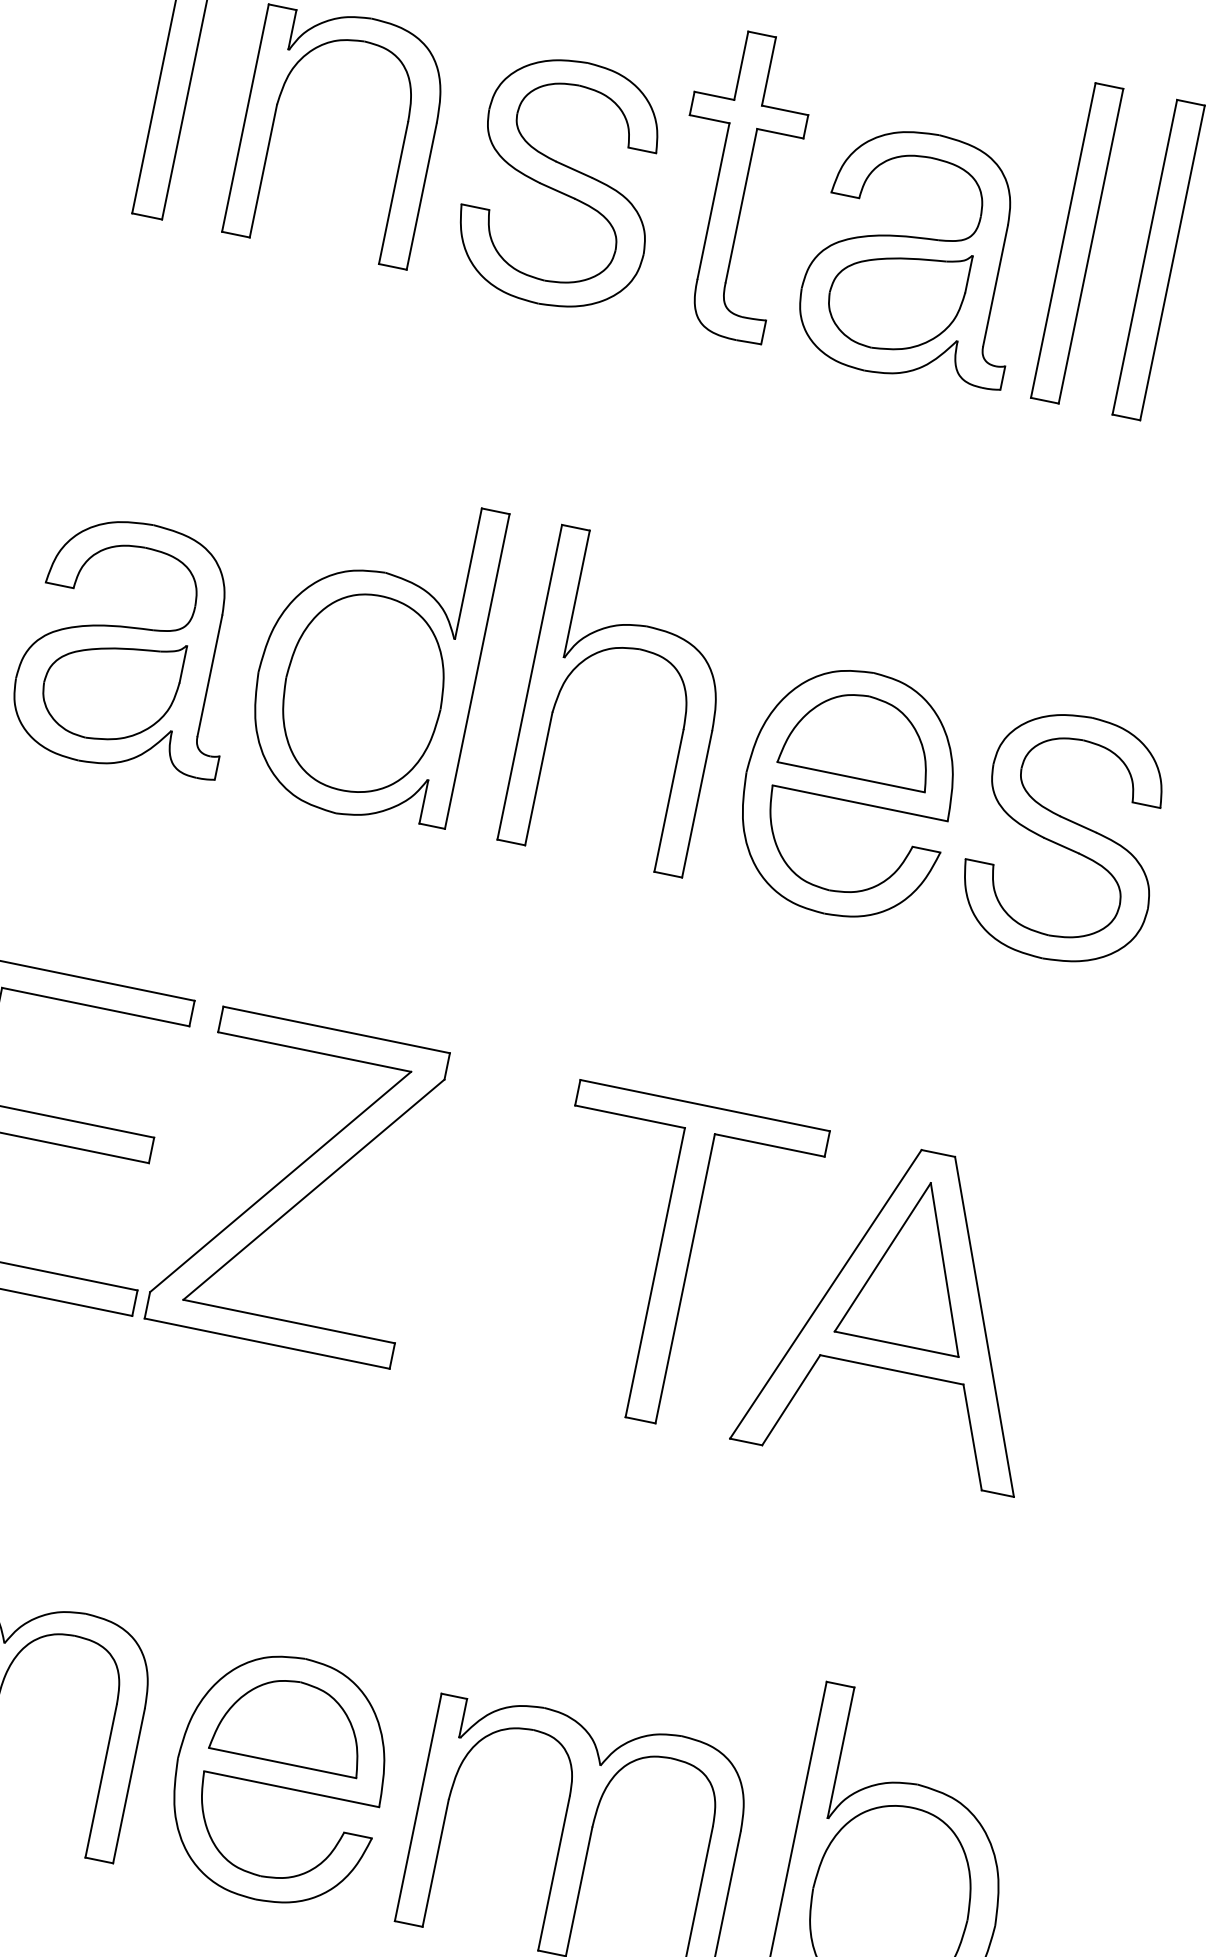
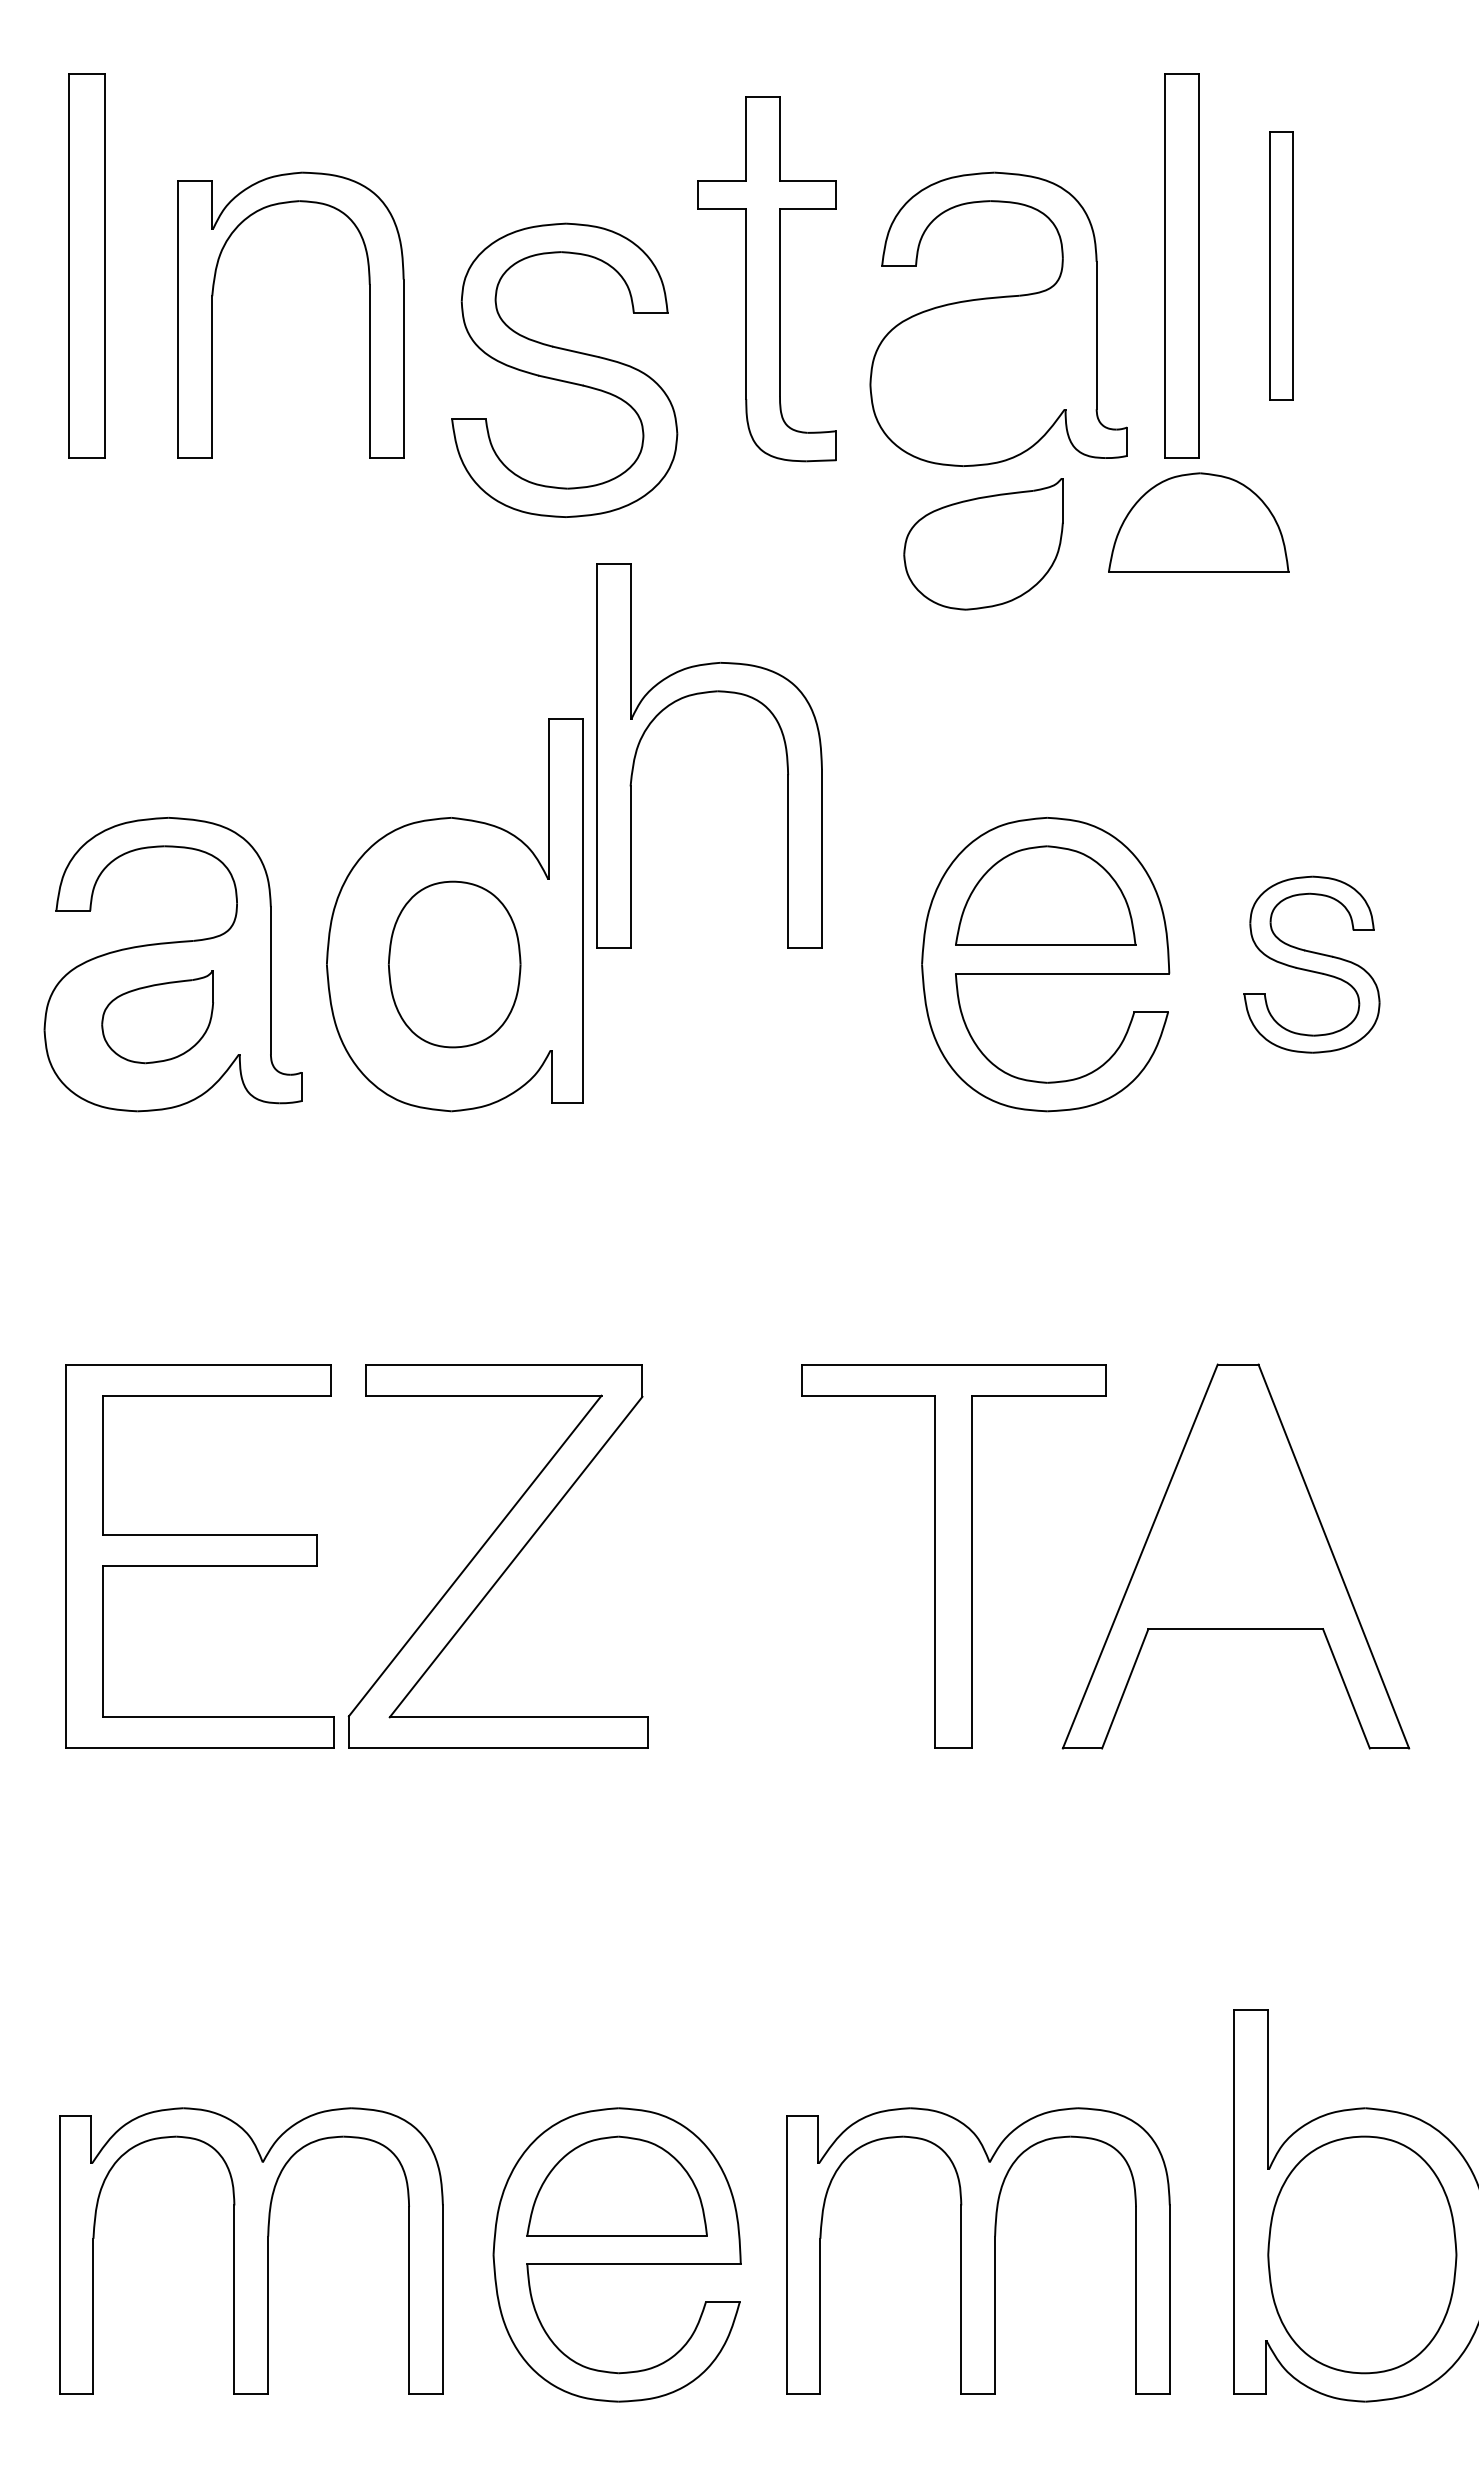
part: (562, 182) -> (564, 369), moved
part: (1158, 259) -> (1281, 265), size x0.7
part: (896, 297) -> (983, 544), moved
part: (1047, 456) -> (1198, 522), added
part: (620, 649) -> (695, 695), moved
part: (110, 686) -> (157, 1017), size x0.7
part: (363, 693) -> (454, 964), size x0.7
part: (1065, 837) -> (1311, 964), size x0.6
part: (912, 1263) -> (1234, 1499), removed

